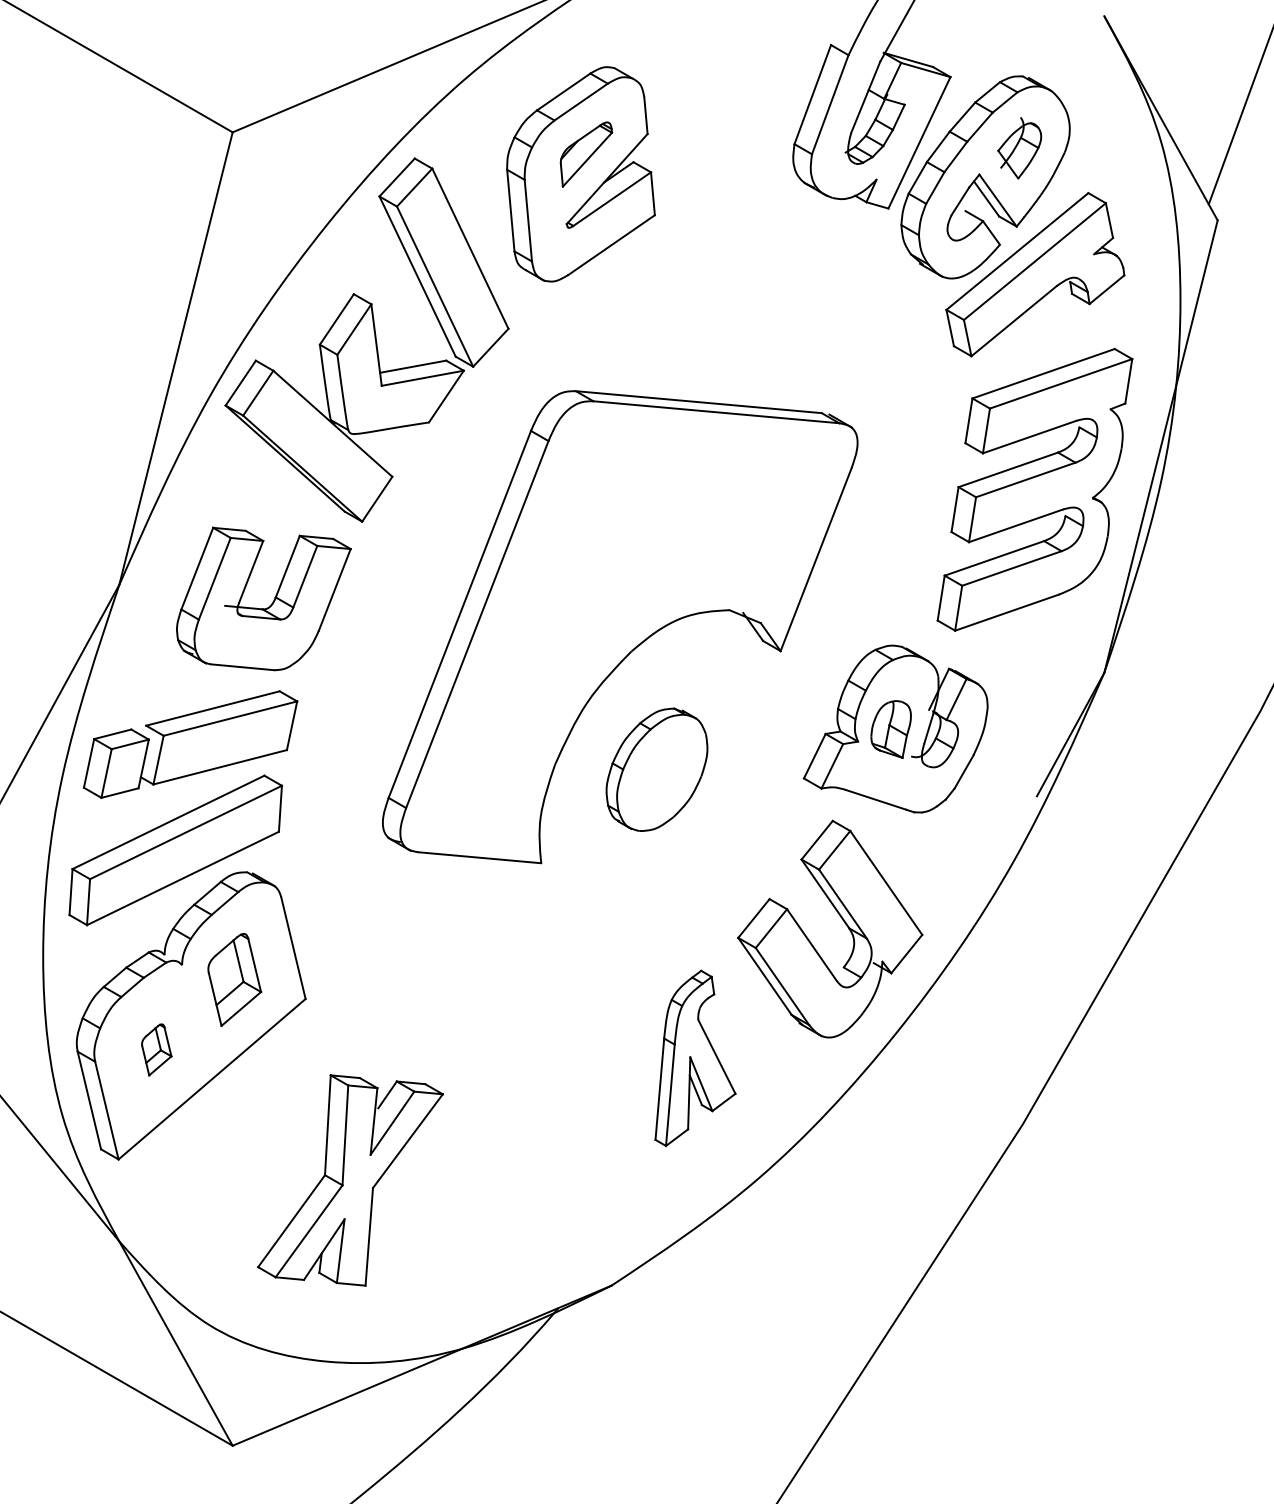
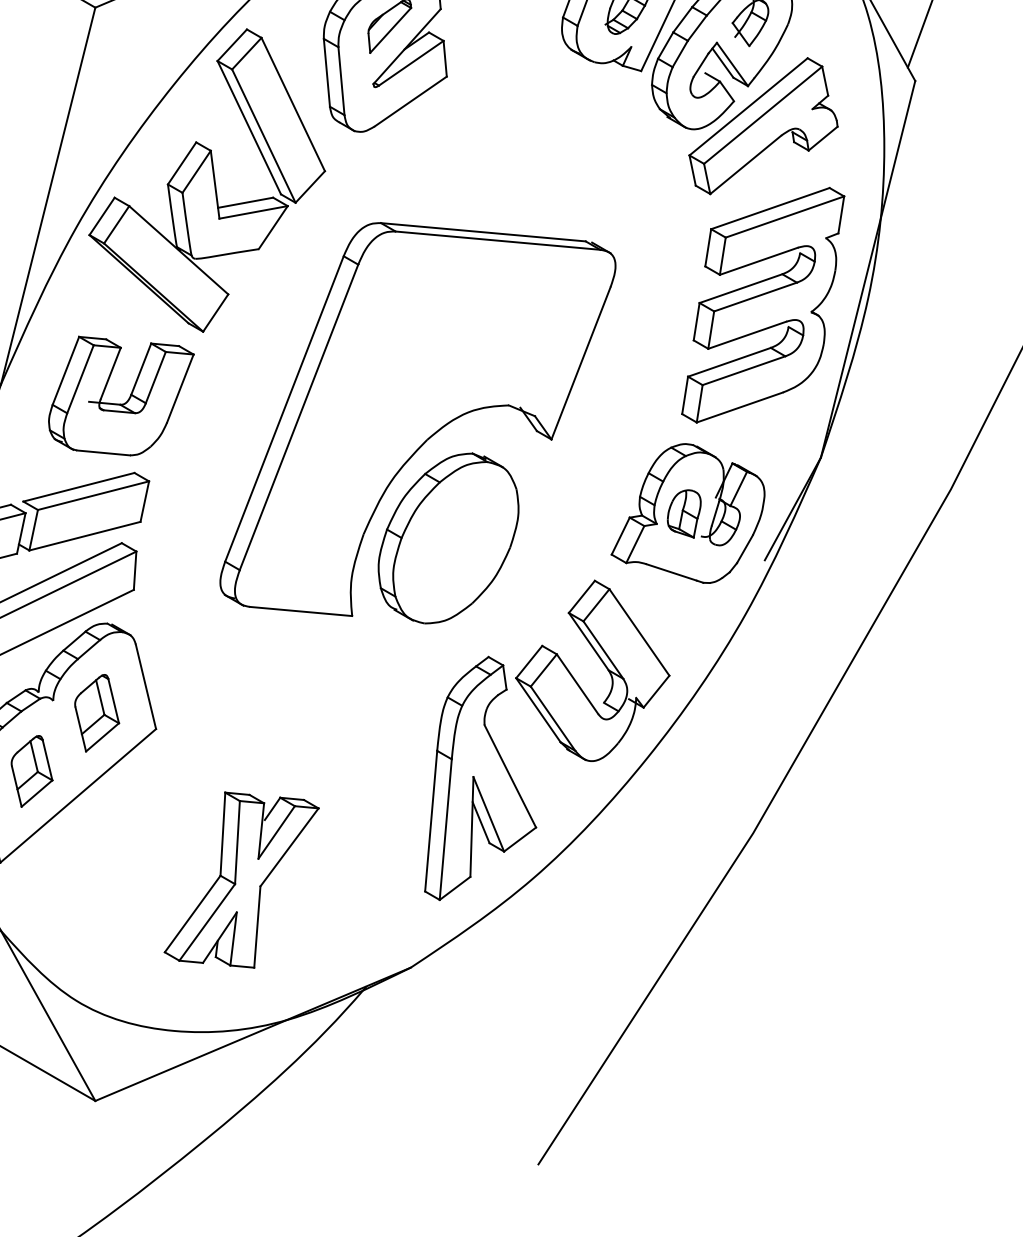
part: (895, 728) -> (687, 513), moved
part: (656, 769) -> (448, 538), size x1.67
part: (156, 1049) -> (31, 771), size x1.67
part: (695, 1058) -> (480, 778), size x1.67
part: (350, 1180) -> (241, 880), moved

